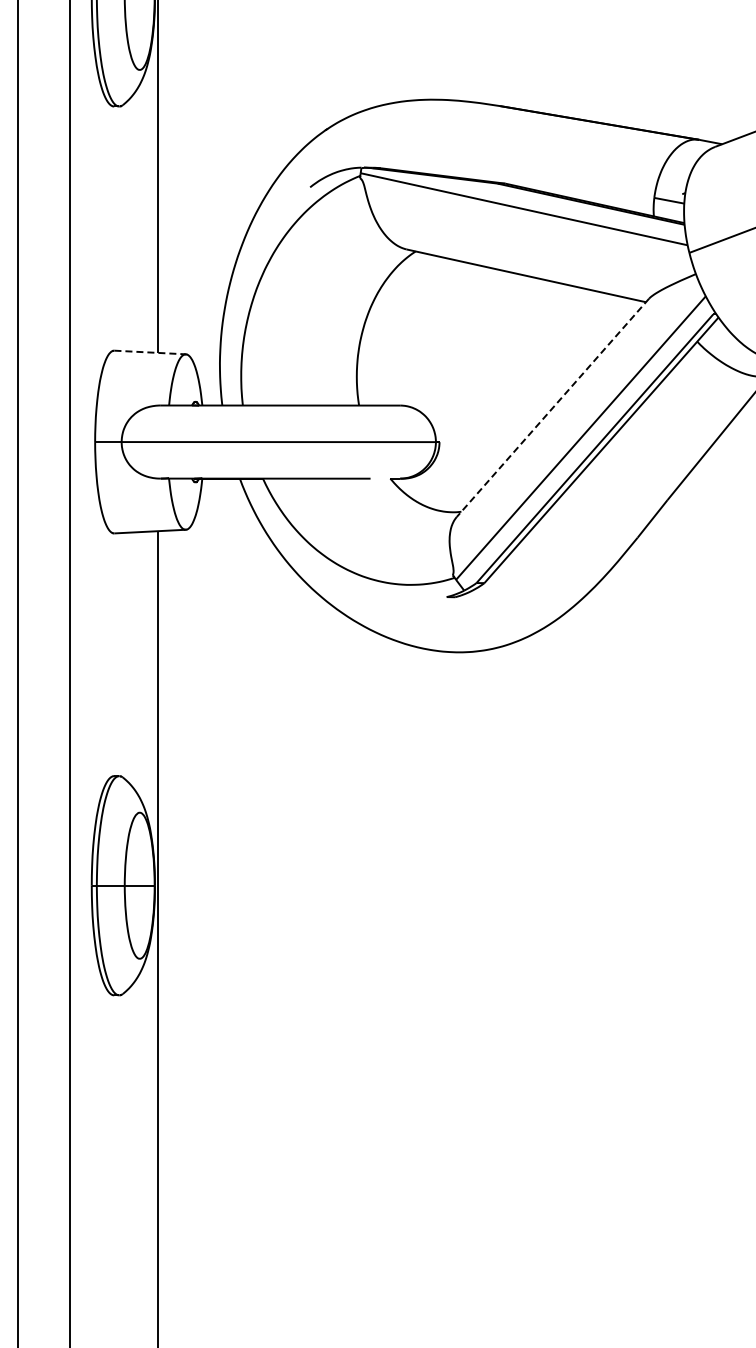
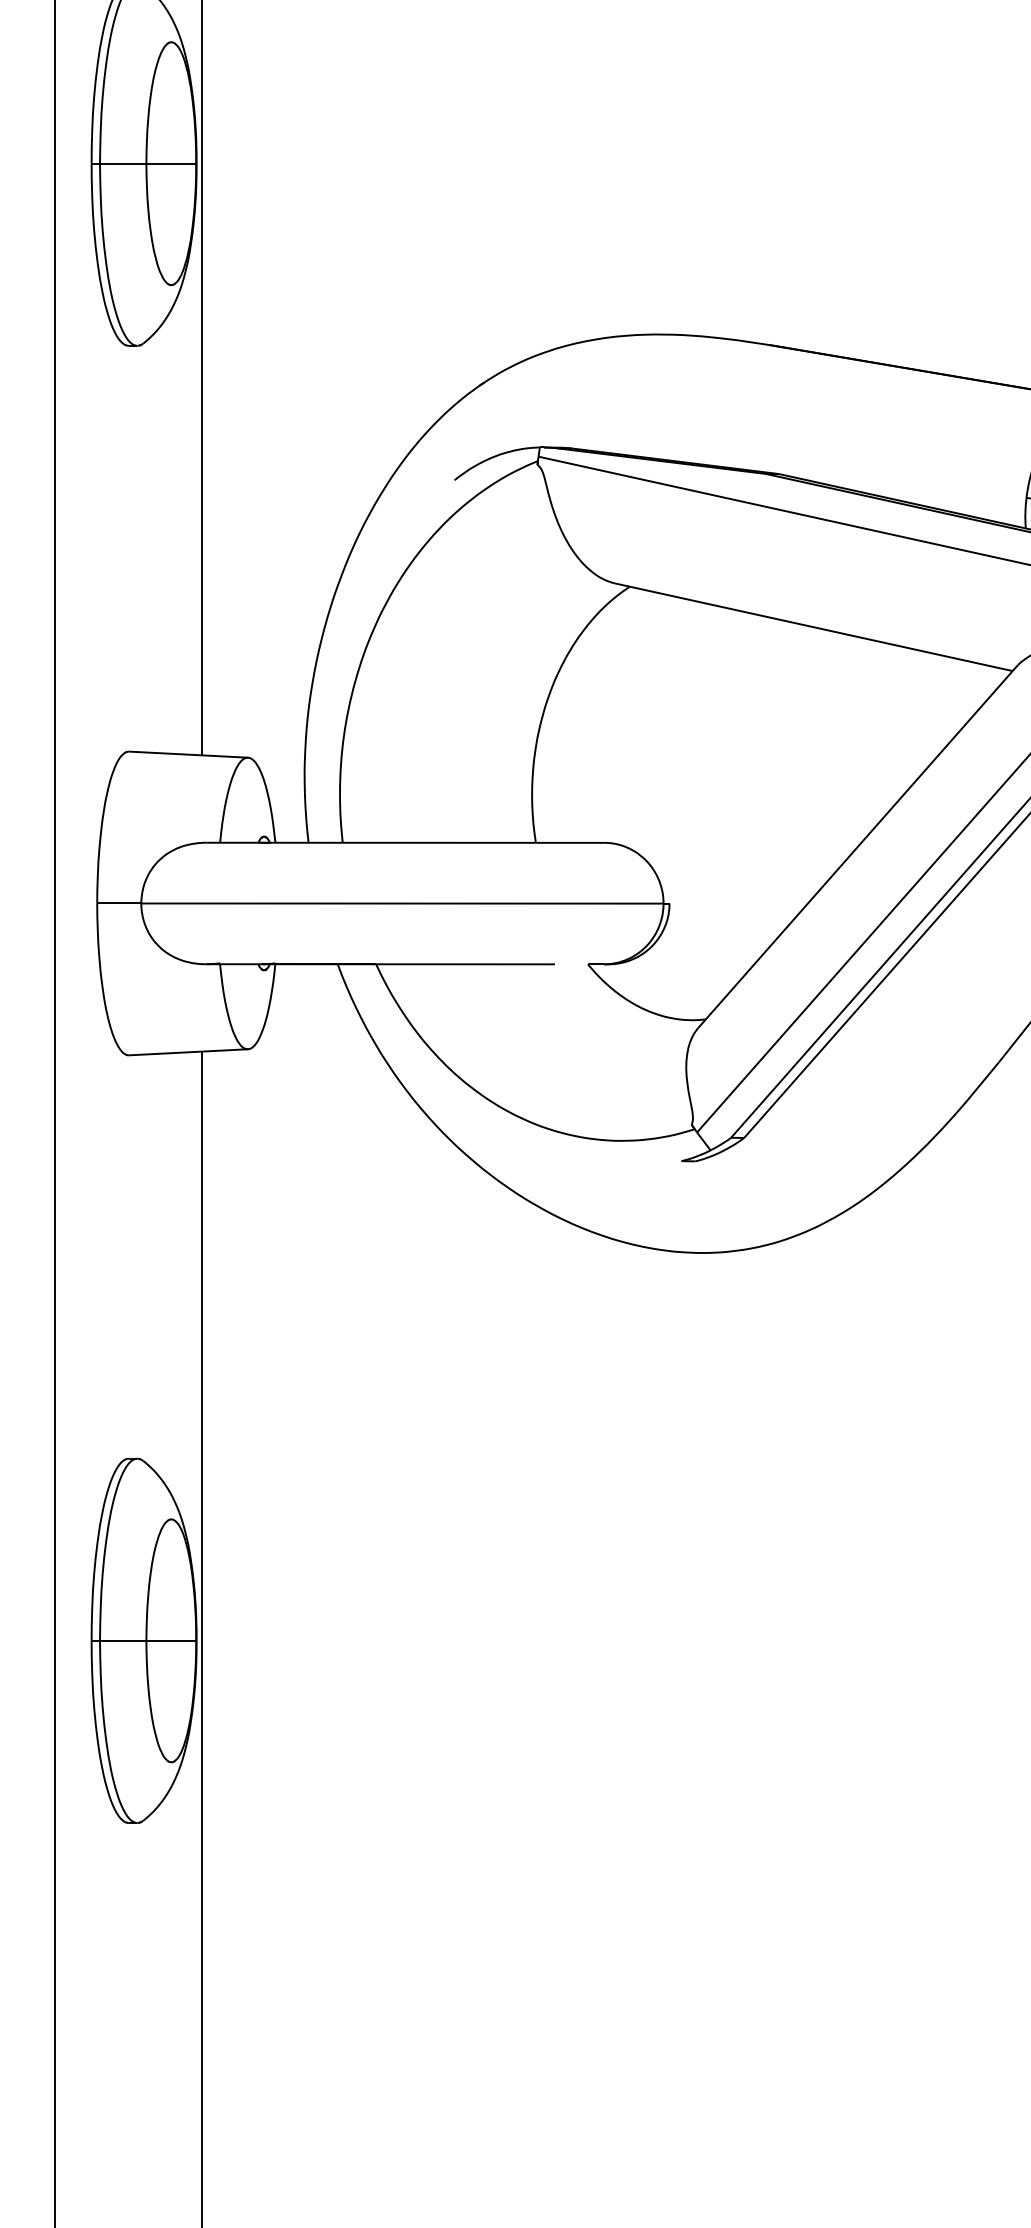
line: (150, 352) -> (189, 754), dashed -> solid
line: (552, 407) -> (857, 846), dashed -> solid

